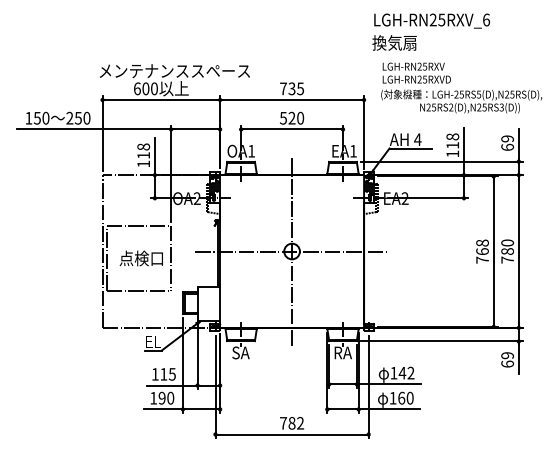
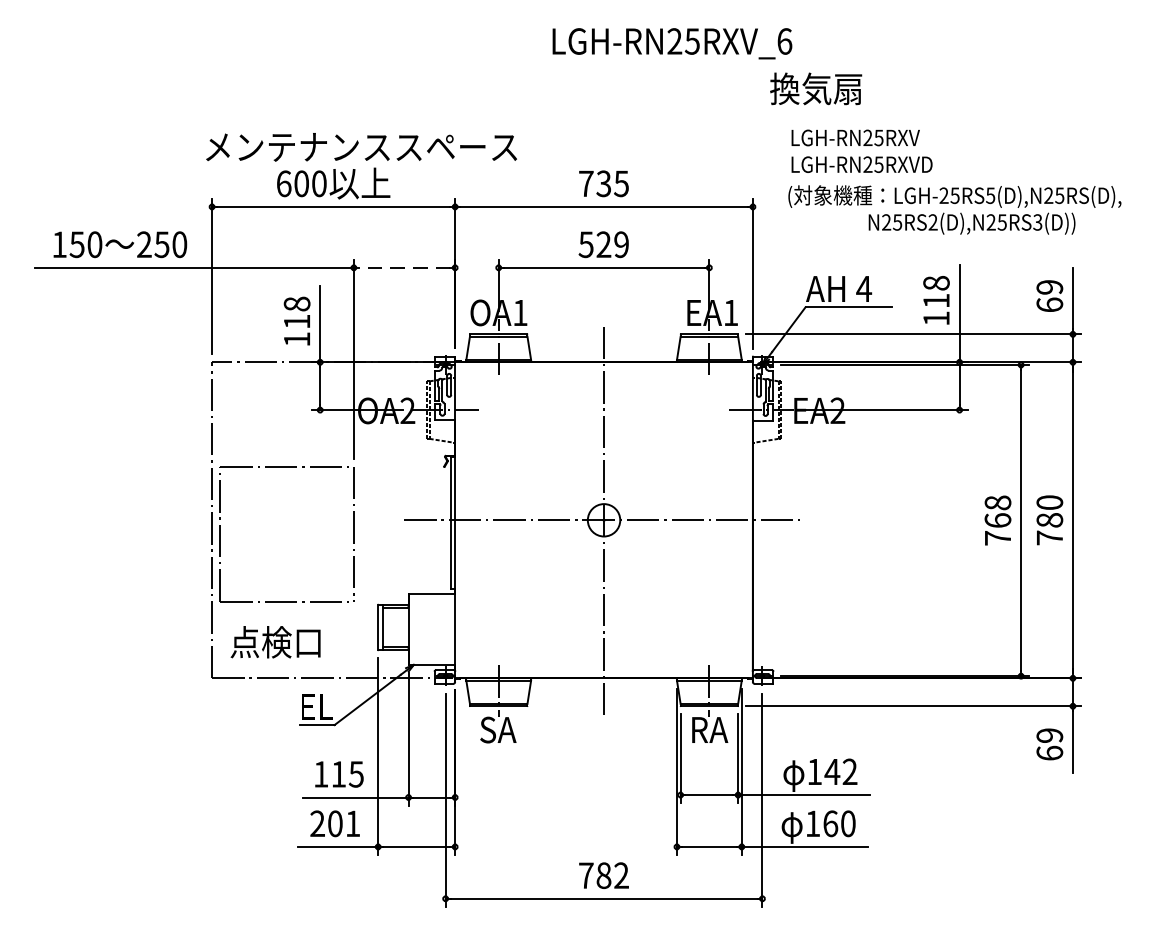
text: (431, 20) -> (671, 42), moved
text: (300, 118) -> (621, 245), 520 -> 529
line: (195, 129) -> (404, 267), solid -> dashed
text: (140, 258) -> (273, 642), moved
text: (162, 397) -> (335, 822), 190 -> 201

